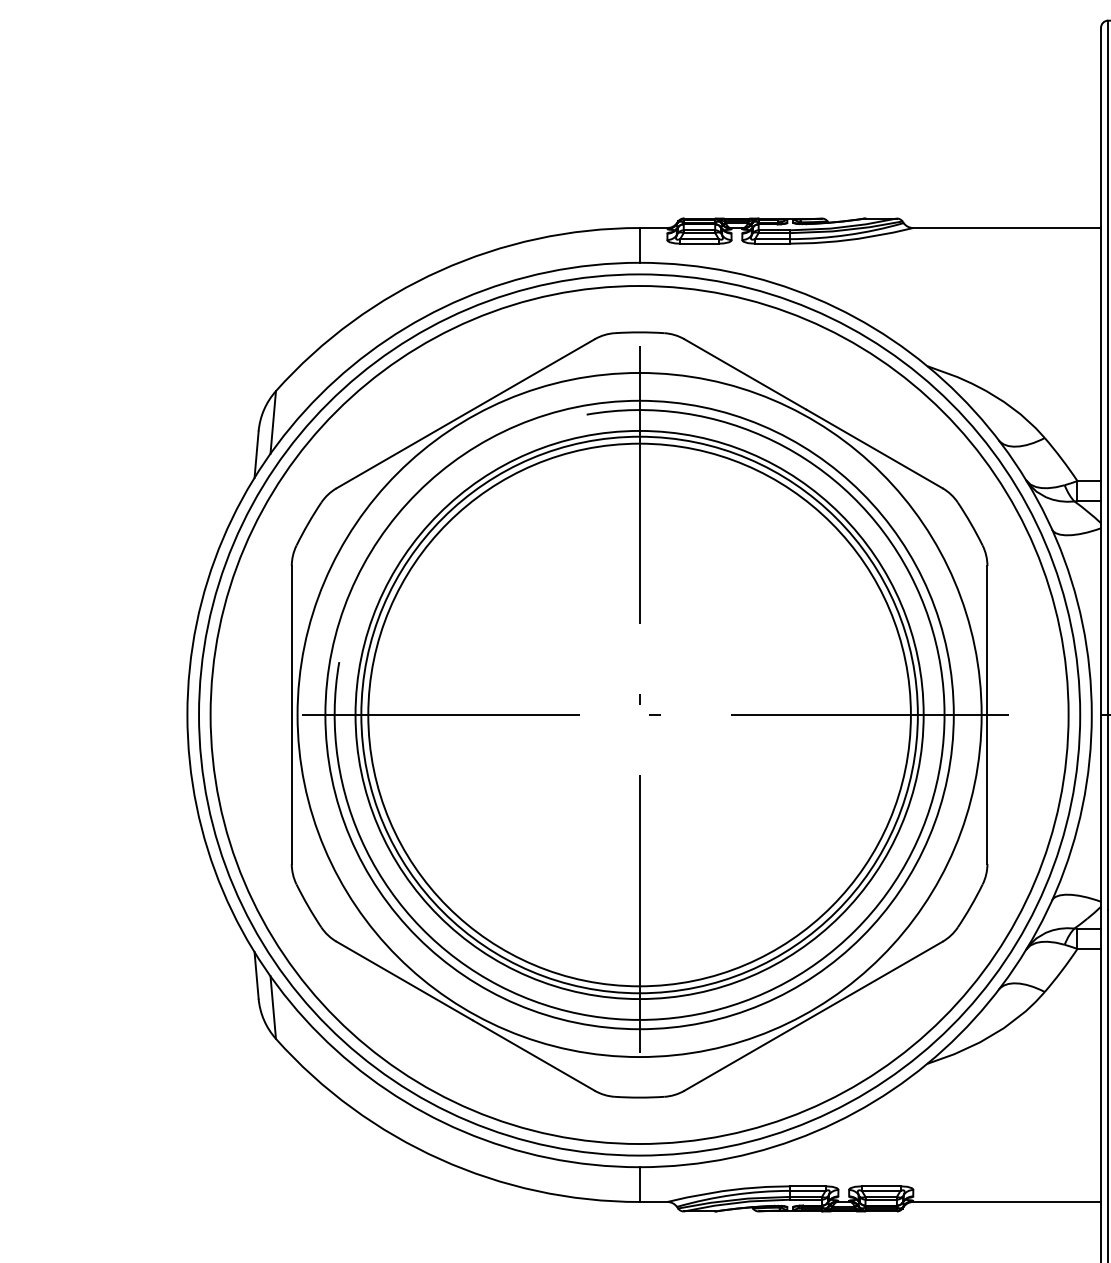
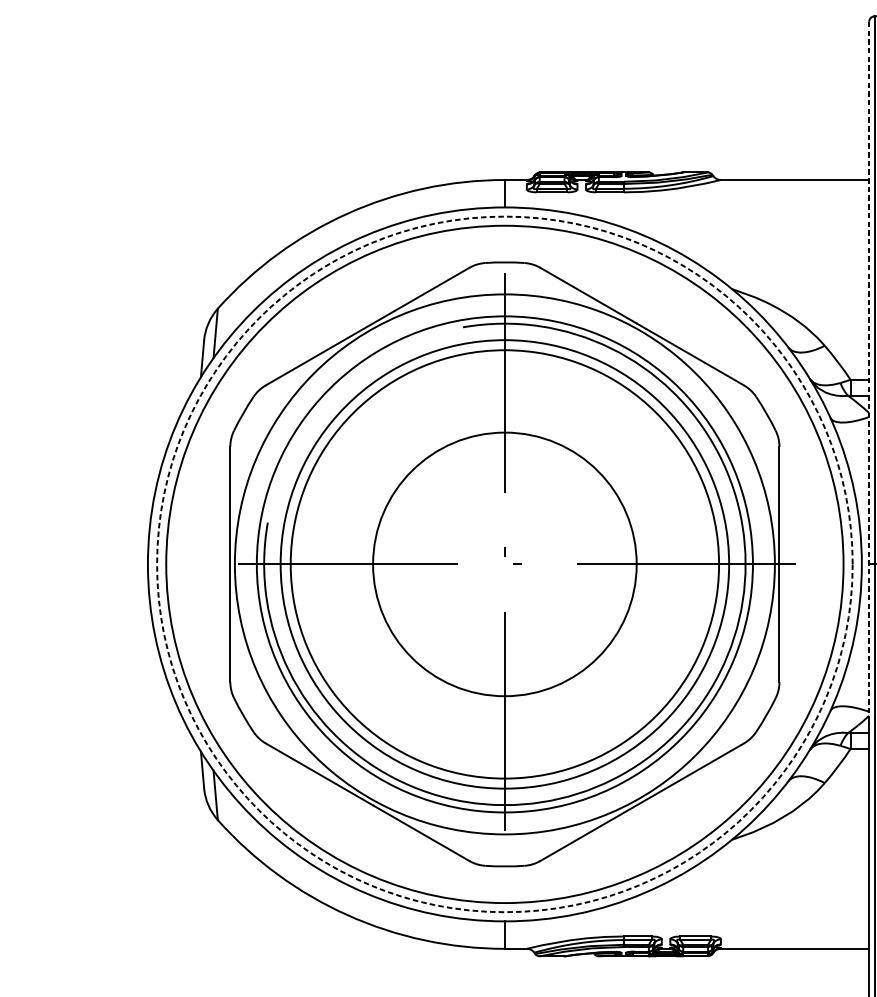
line: (1101, 468) -> (869, 369), solid -> dashed
circle: (639, 714) -> (504, 564), size x0.6
circle: (639, 714) -> (504, 564), solid -> dashed

